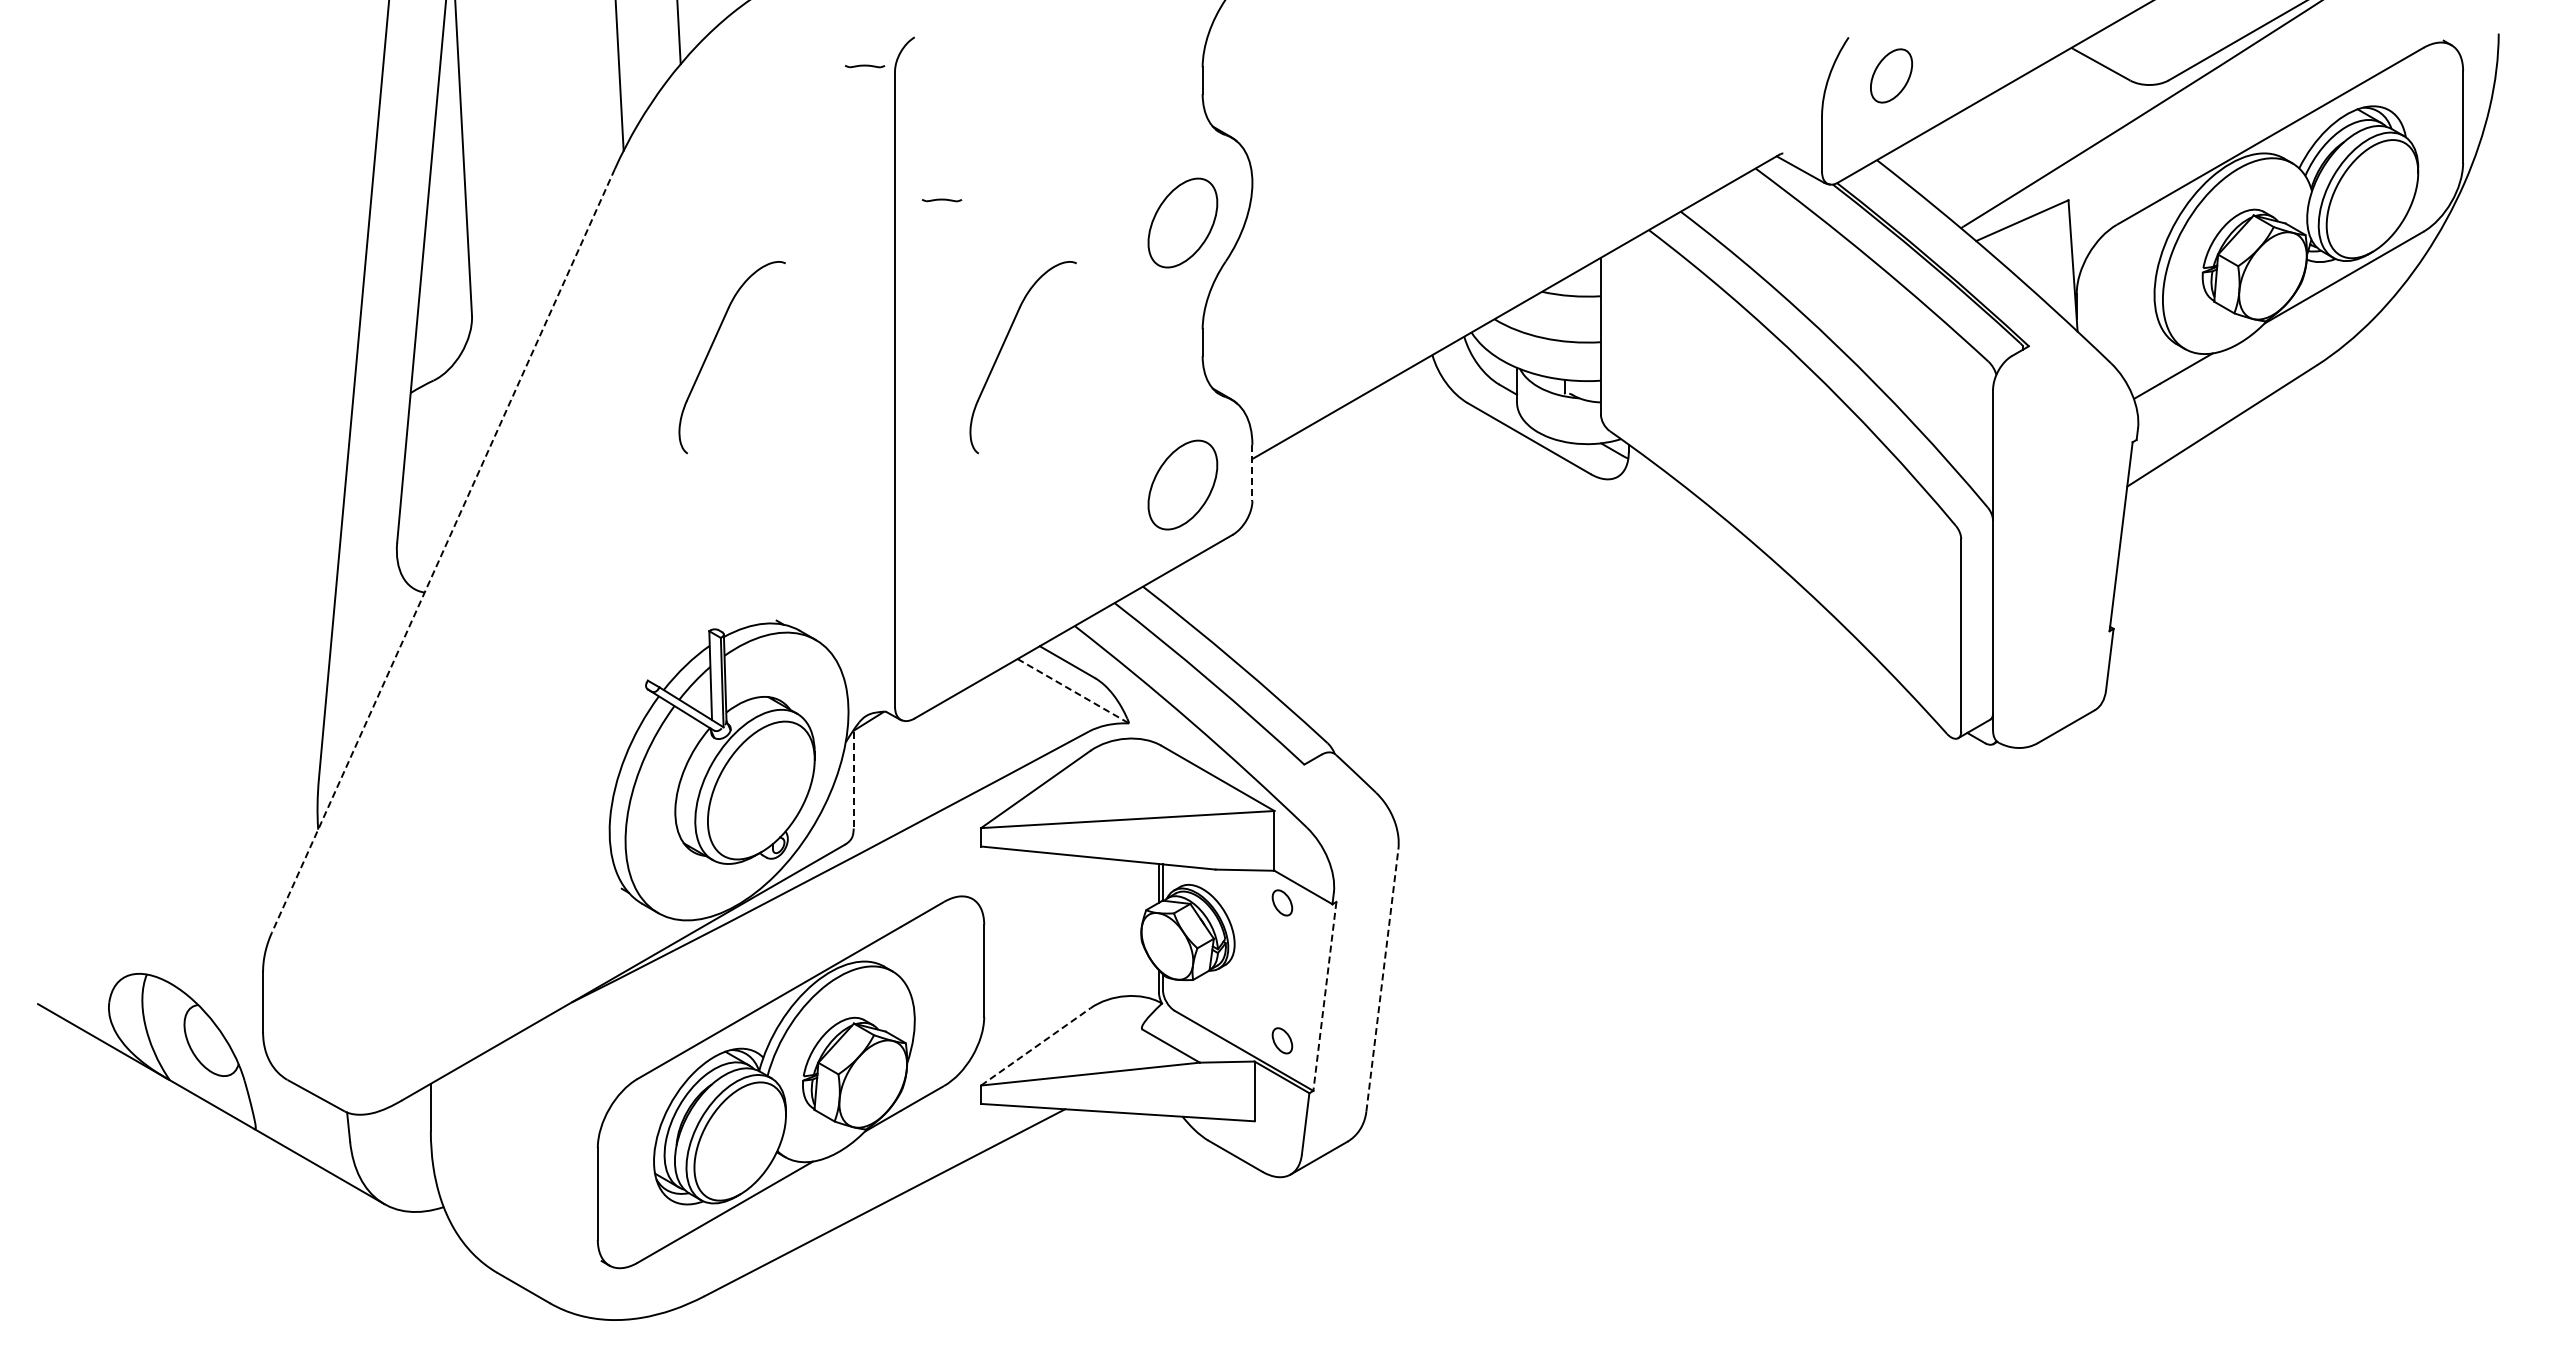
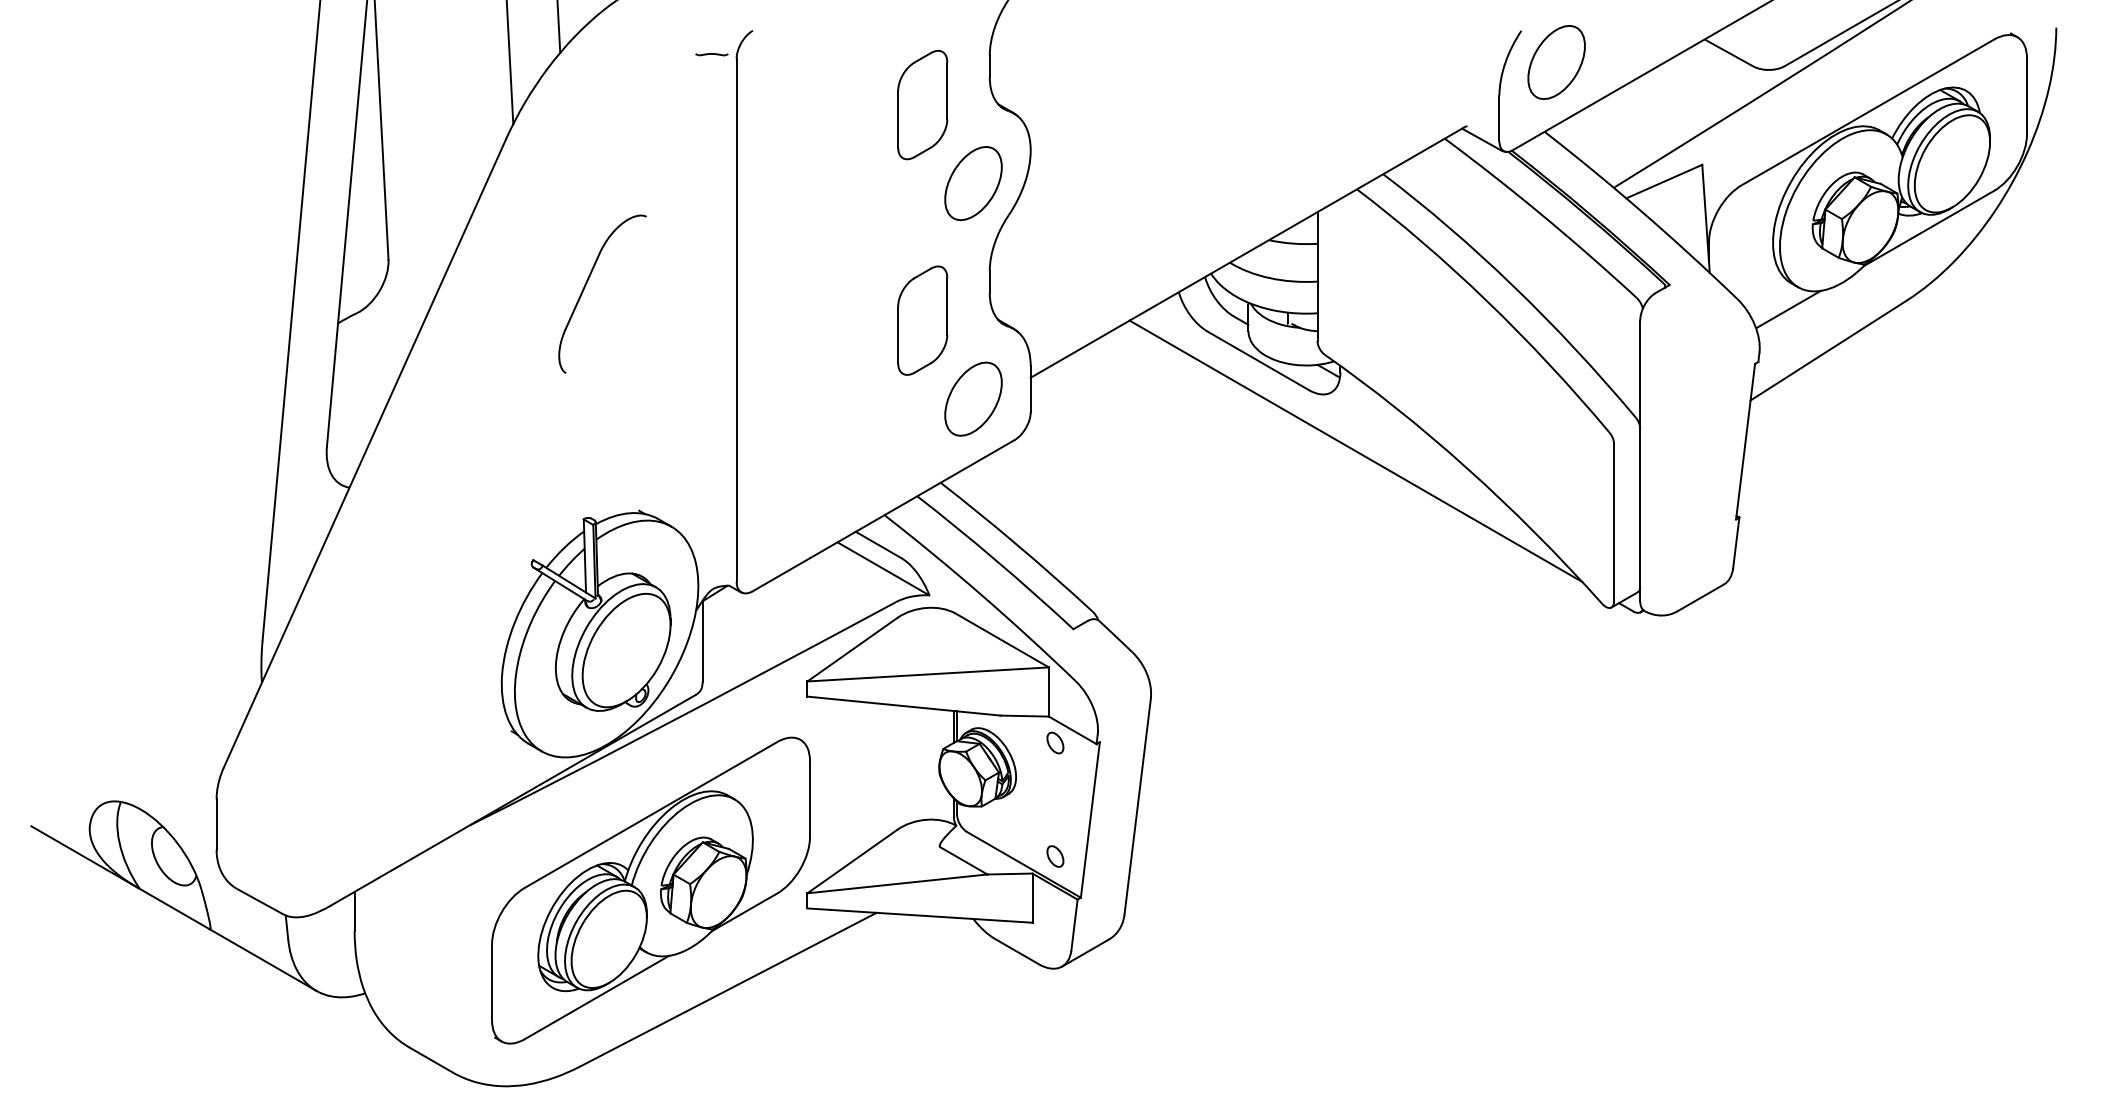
part: (1891, 75) -> (1556, 62), size x1.67
part: (1120, 127) -> (922, 104), added
part: (941, 200) -> (774, 165), removed
part: (1001, 351) -> (824, 289), removed
part: (1120, 389) -> (922, 320), added
line: (1252, 472) -> (1030, 388), dashed -> solid
line: (1647, 548) -> (1355, 451), added
line: (443, 551) -> (365, 453), dashed -> solid
line: (1073, 691) -> (883, 569), dashed -> solid
line: (853, 780) -> (702, 642), dashed -> solid
line: (1382, 980) -> (1137, 806), dashed -> solid
line: (1324, 996) -> (1090, 820), dashed -> solid
line: (1036, 1046) -> (853, 861), dashed -> solid

